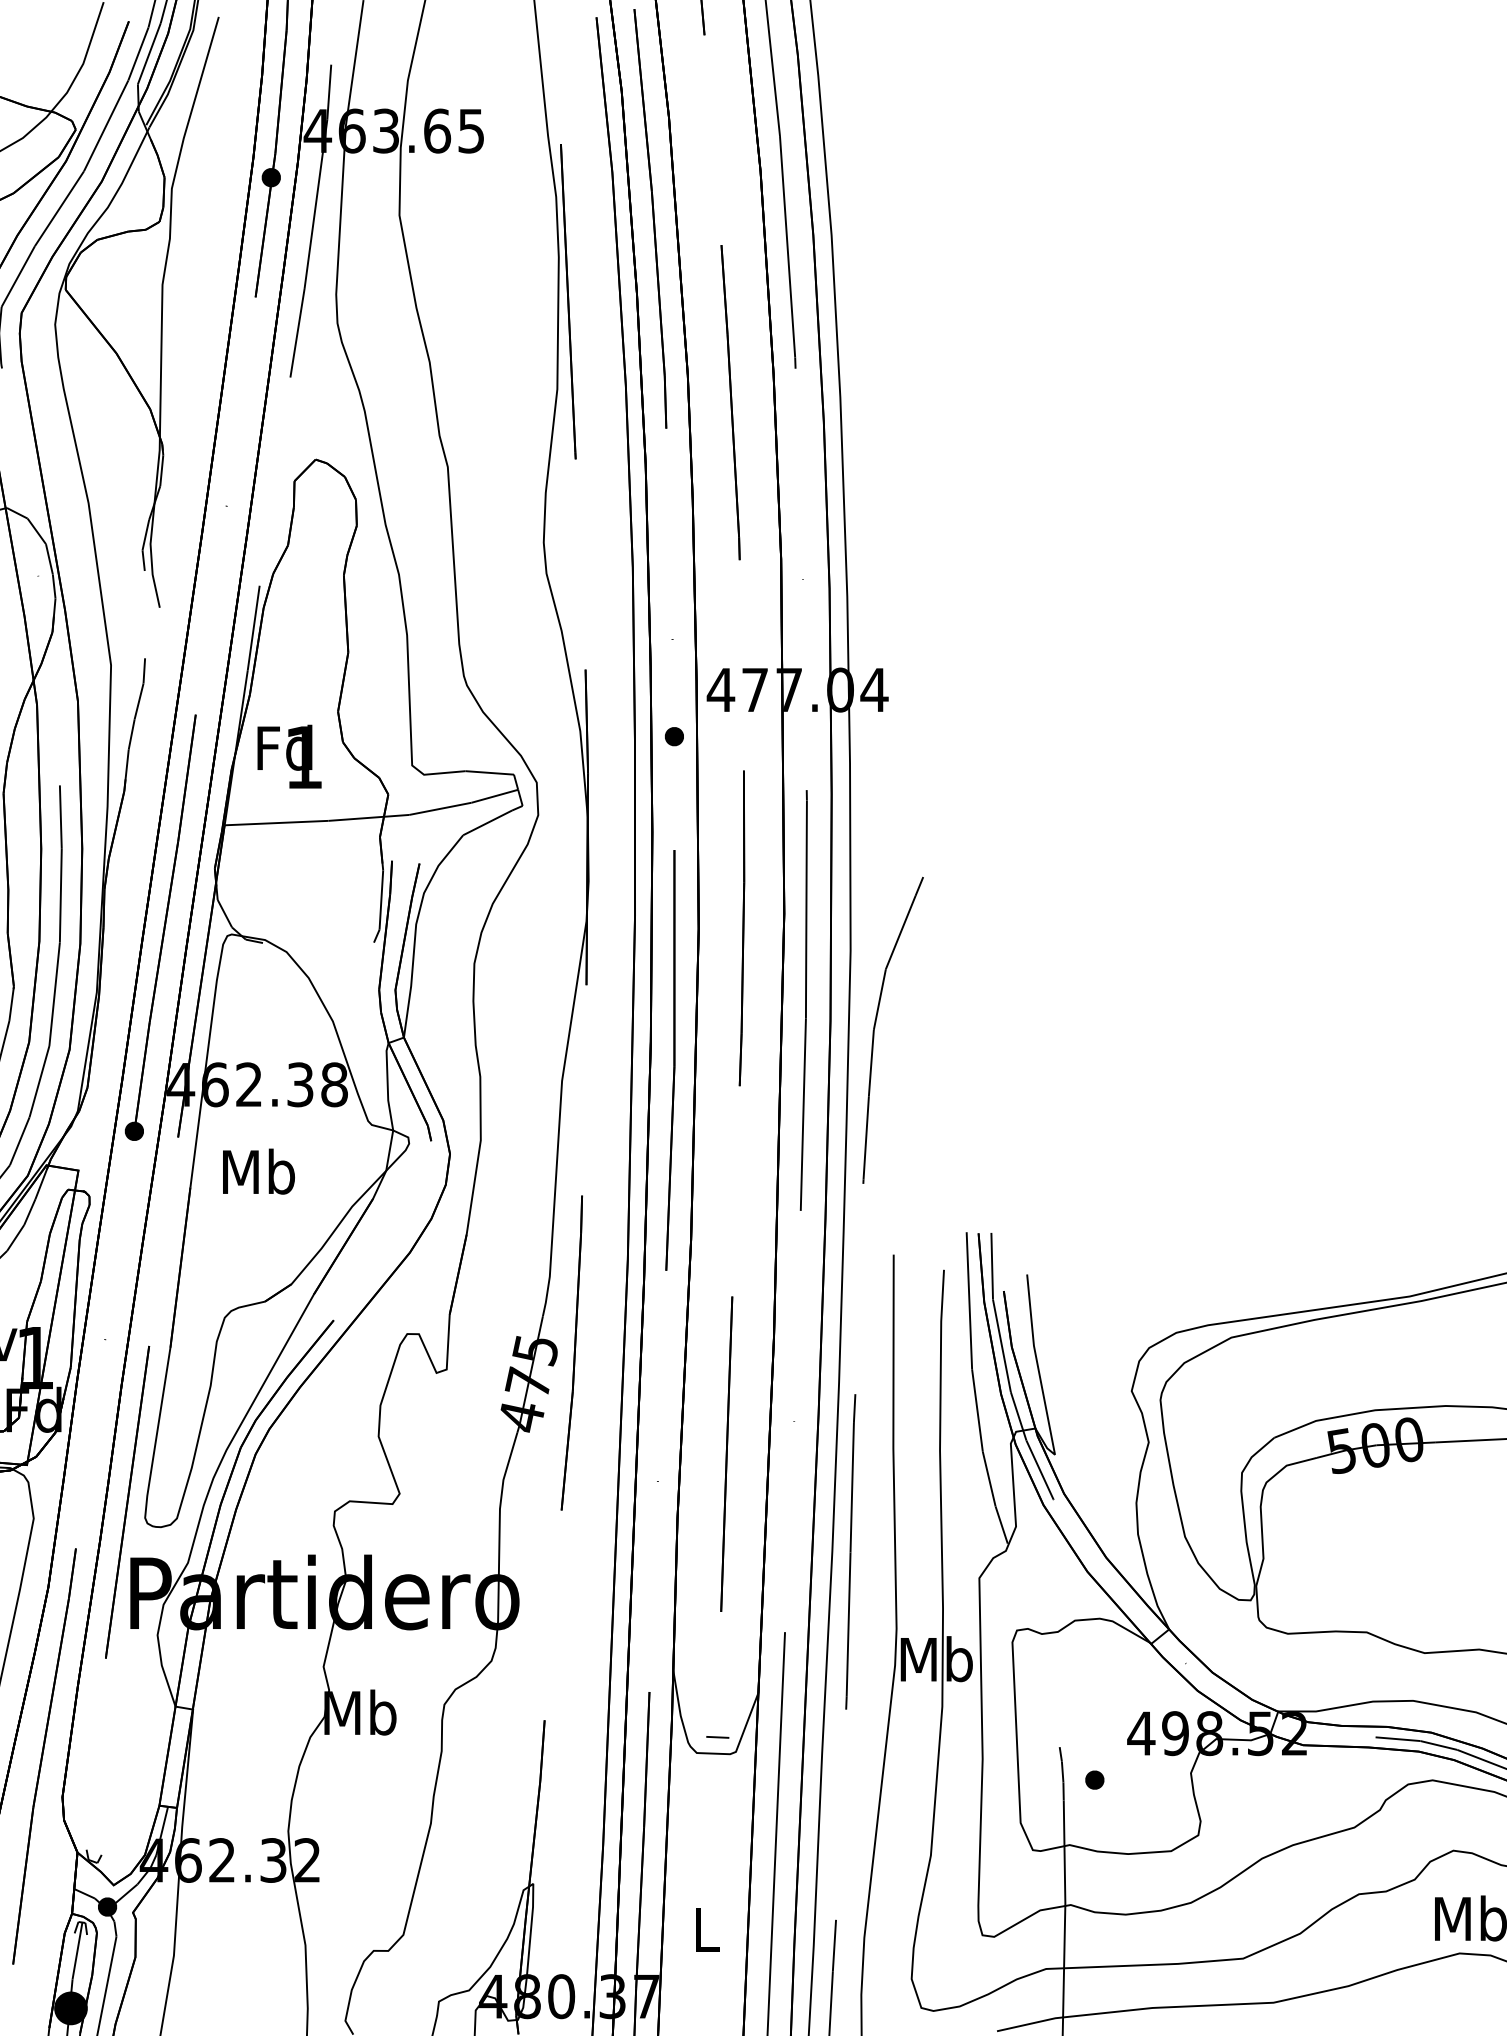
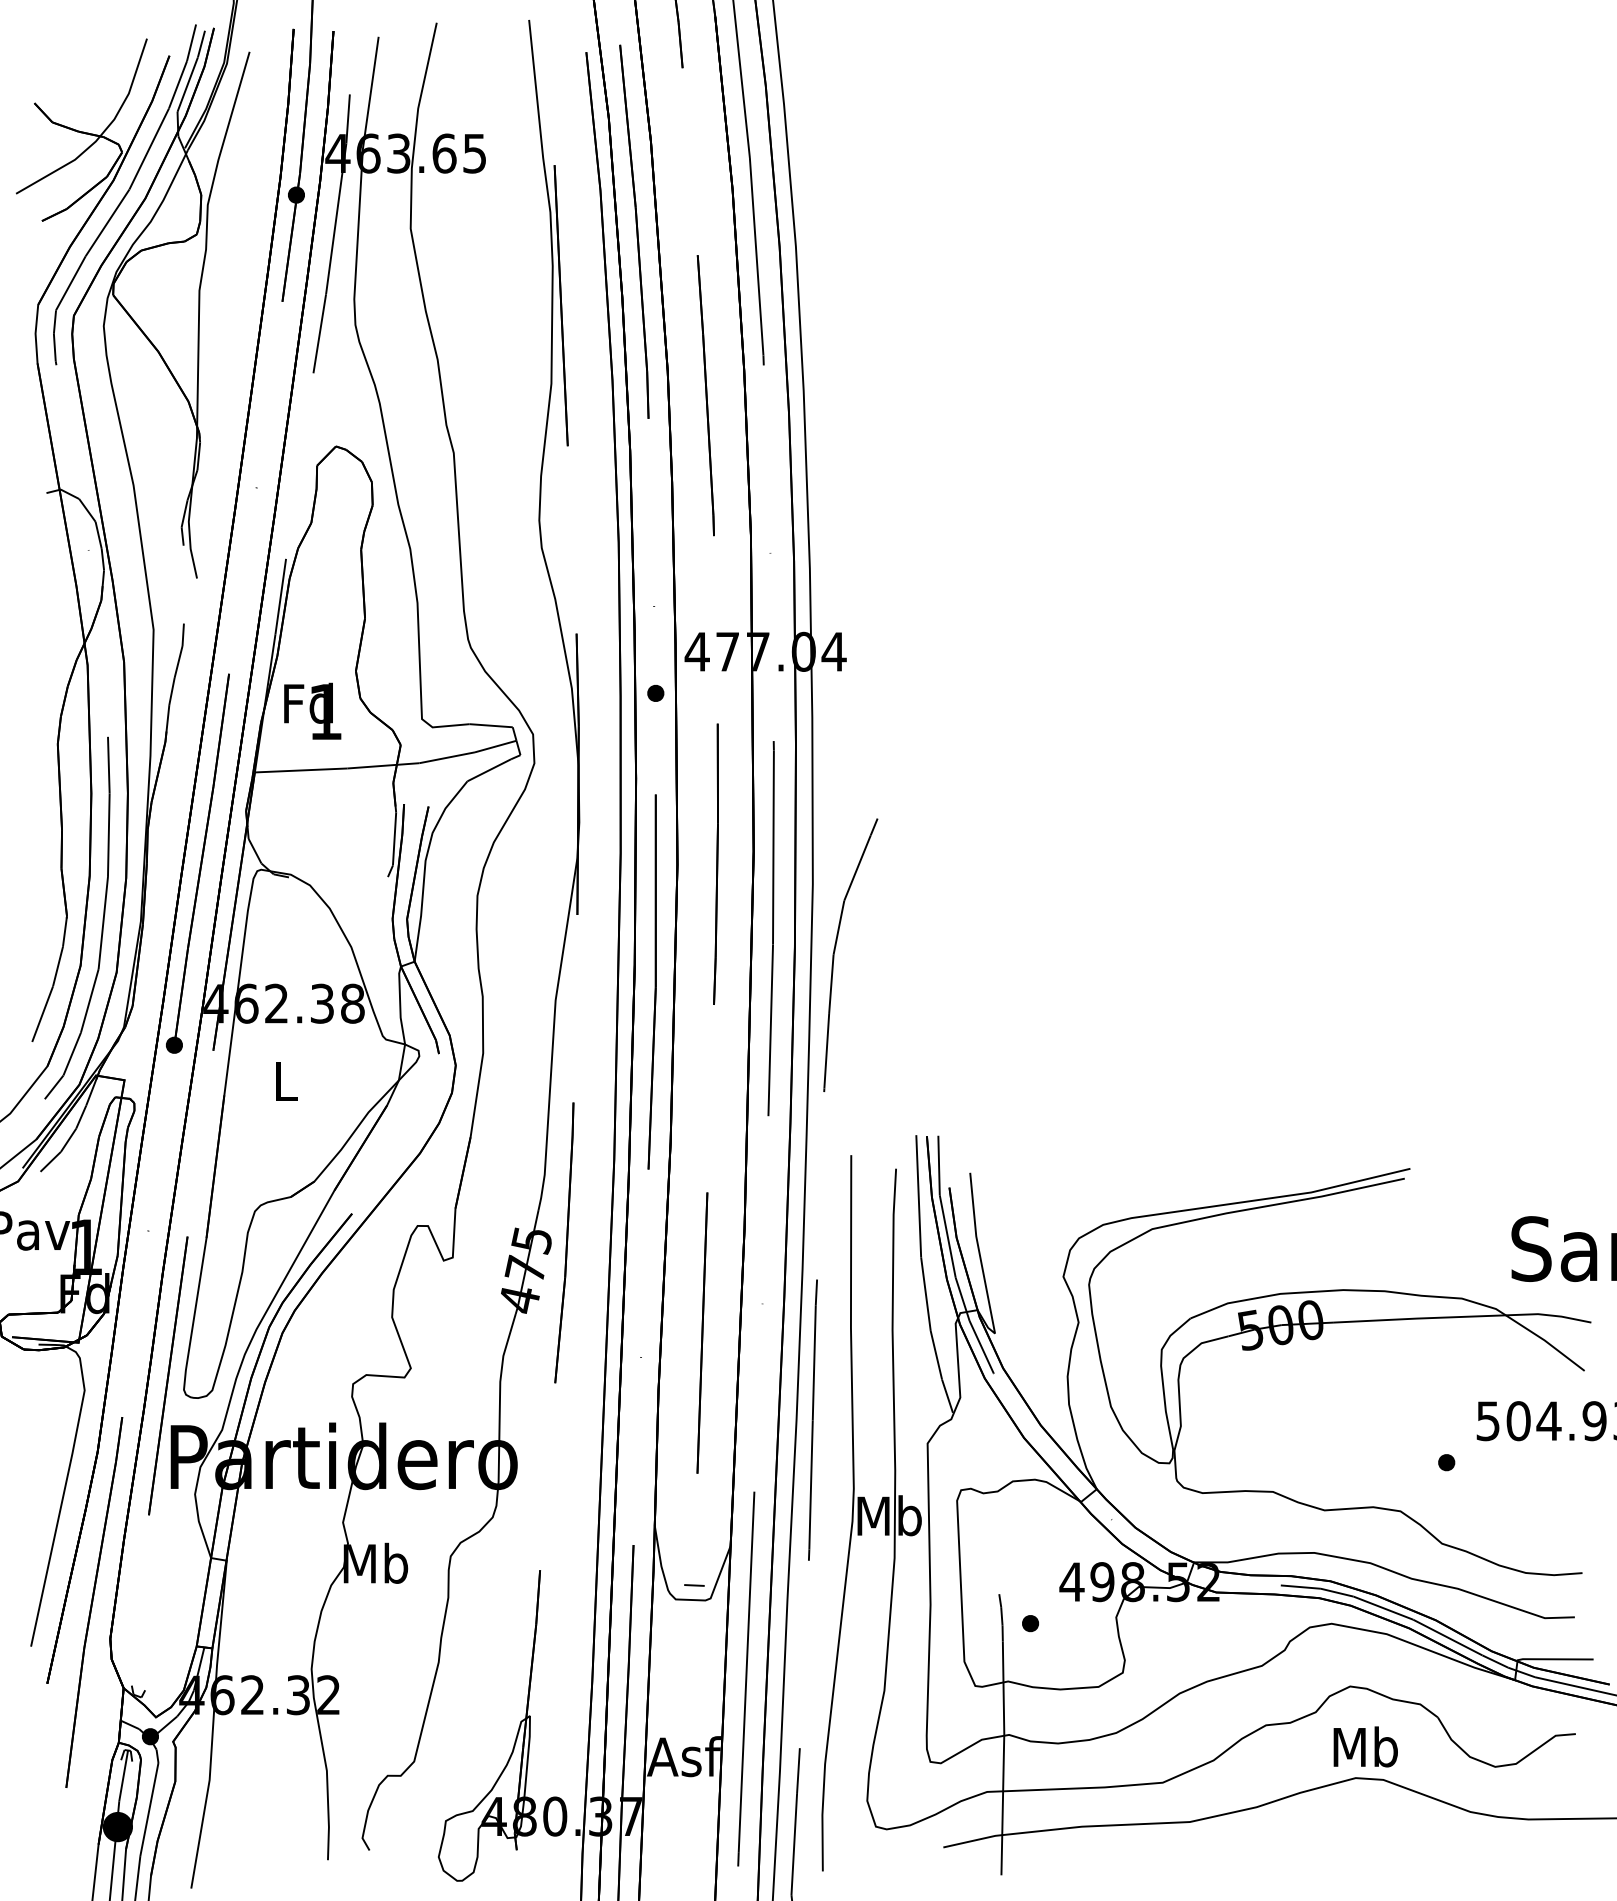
text: (259, 1170) -> (285, 1080), Mb -> L
text: (705, 1929) -> (683, 1756), L -> Asf

